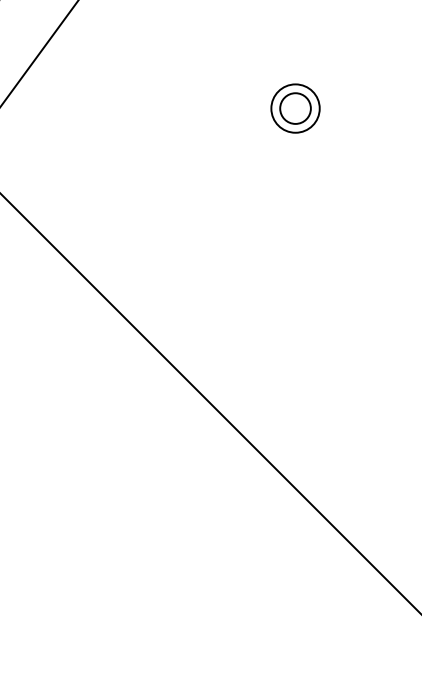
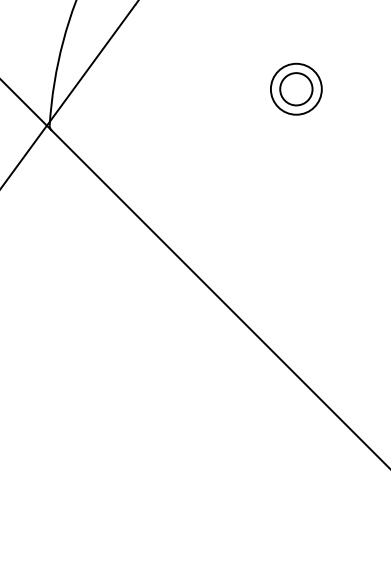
part: (295, 108) -> (296, 89), size x1.4

